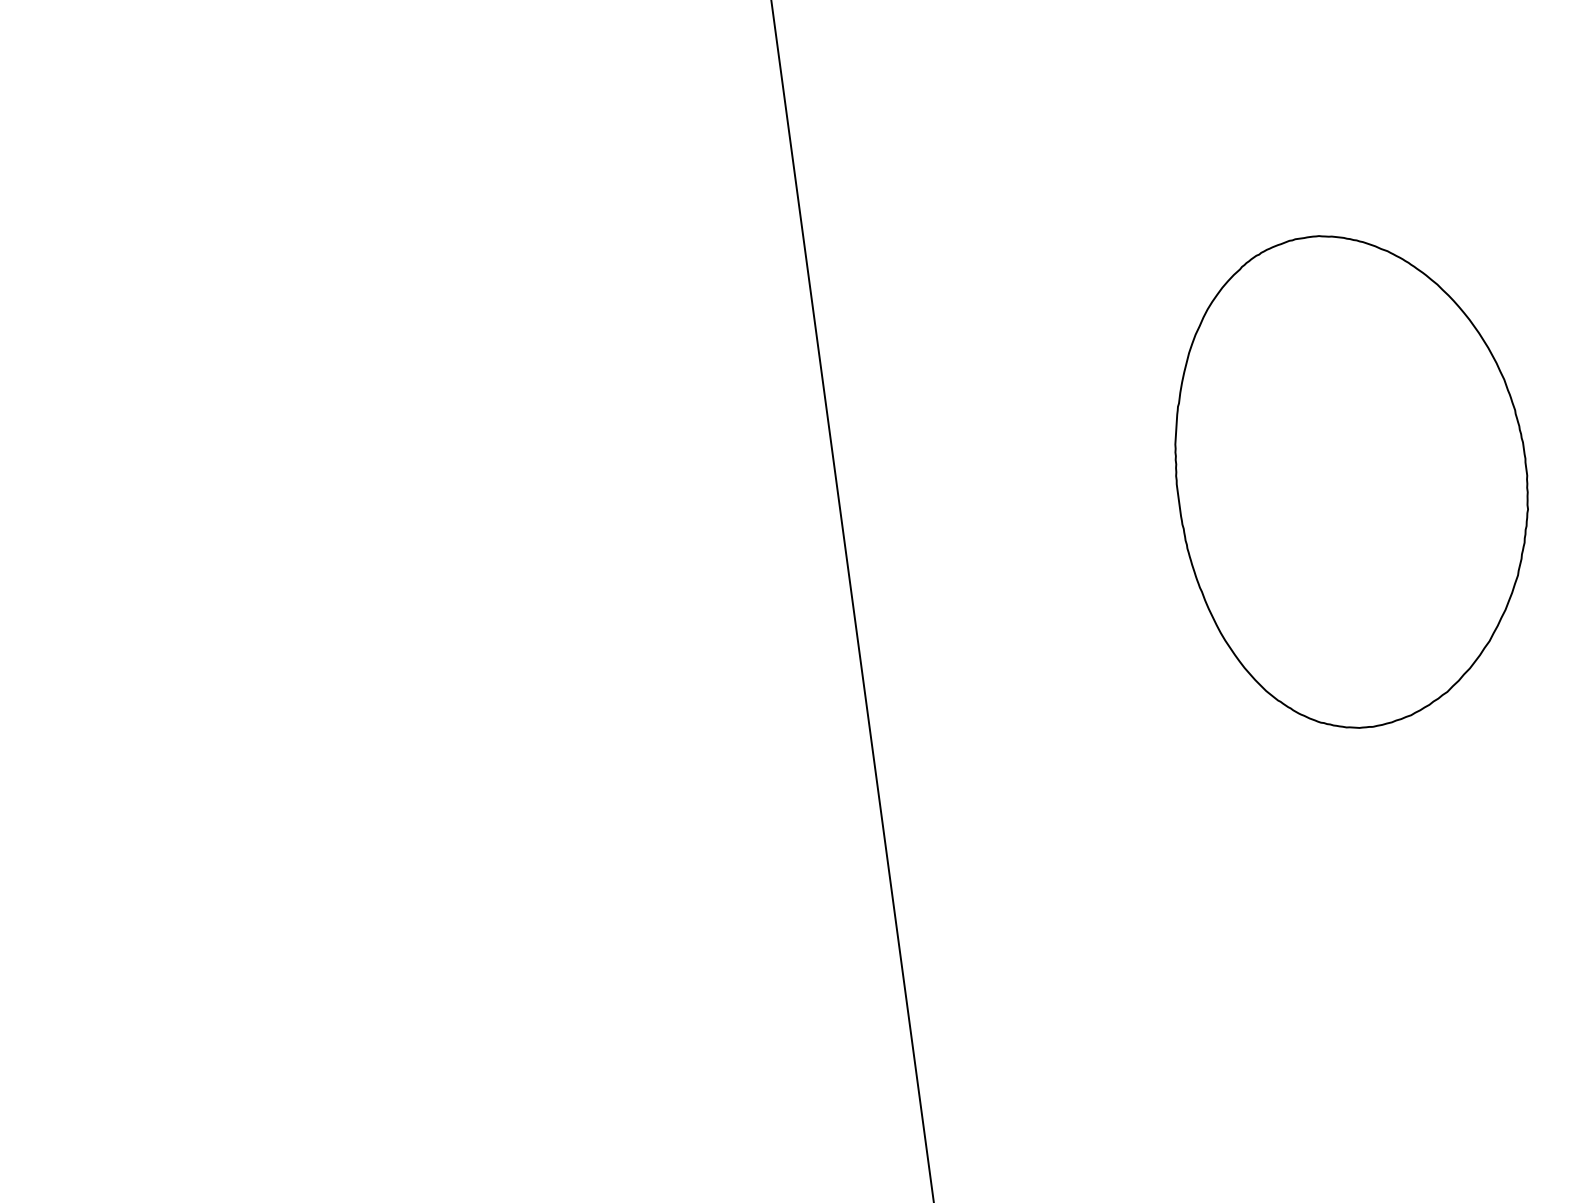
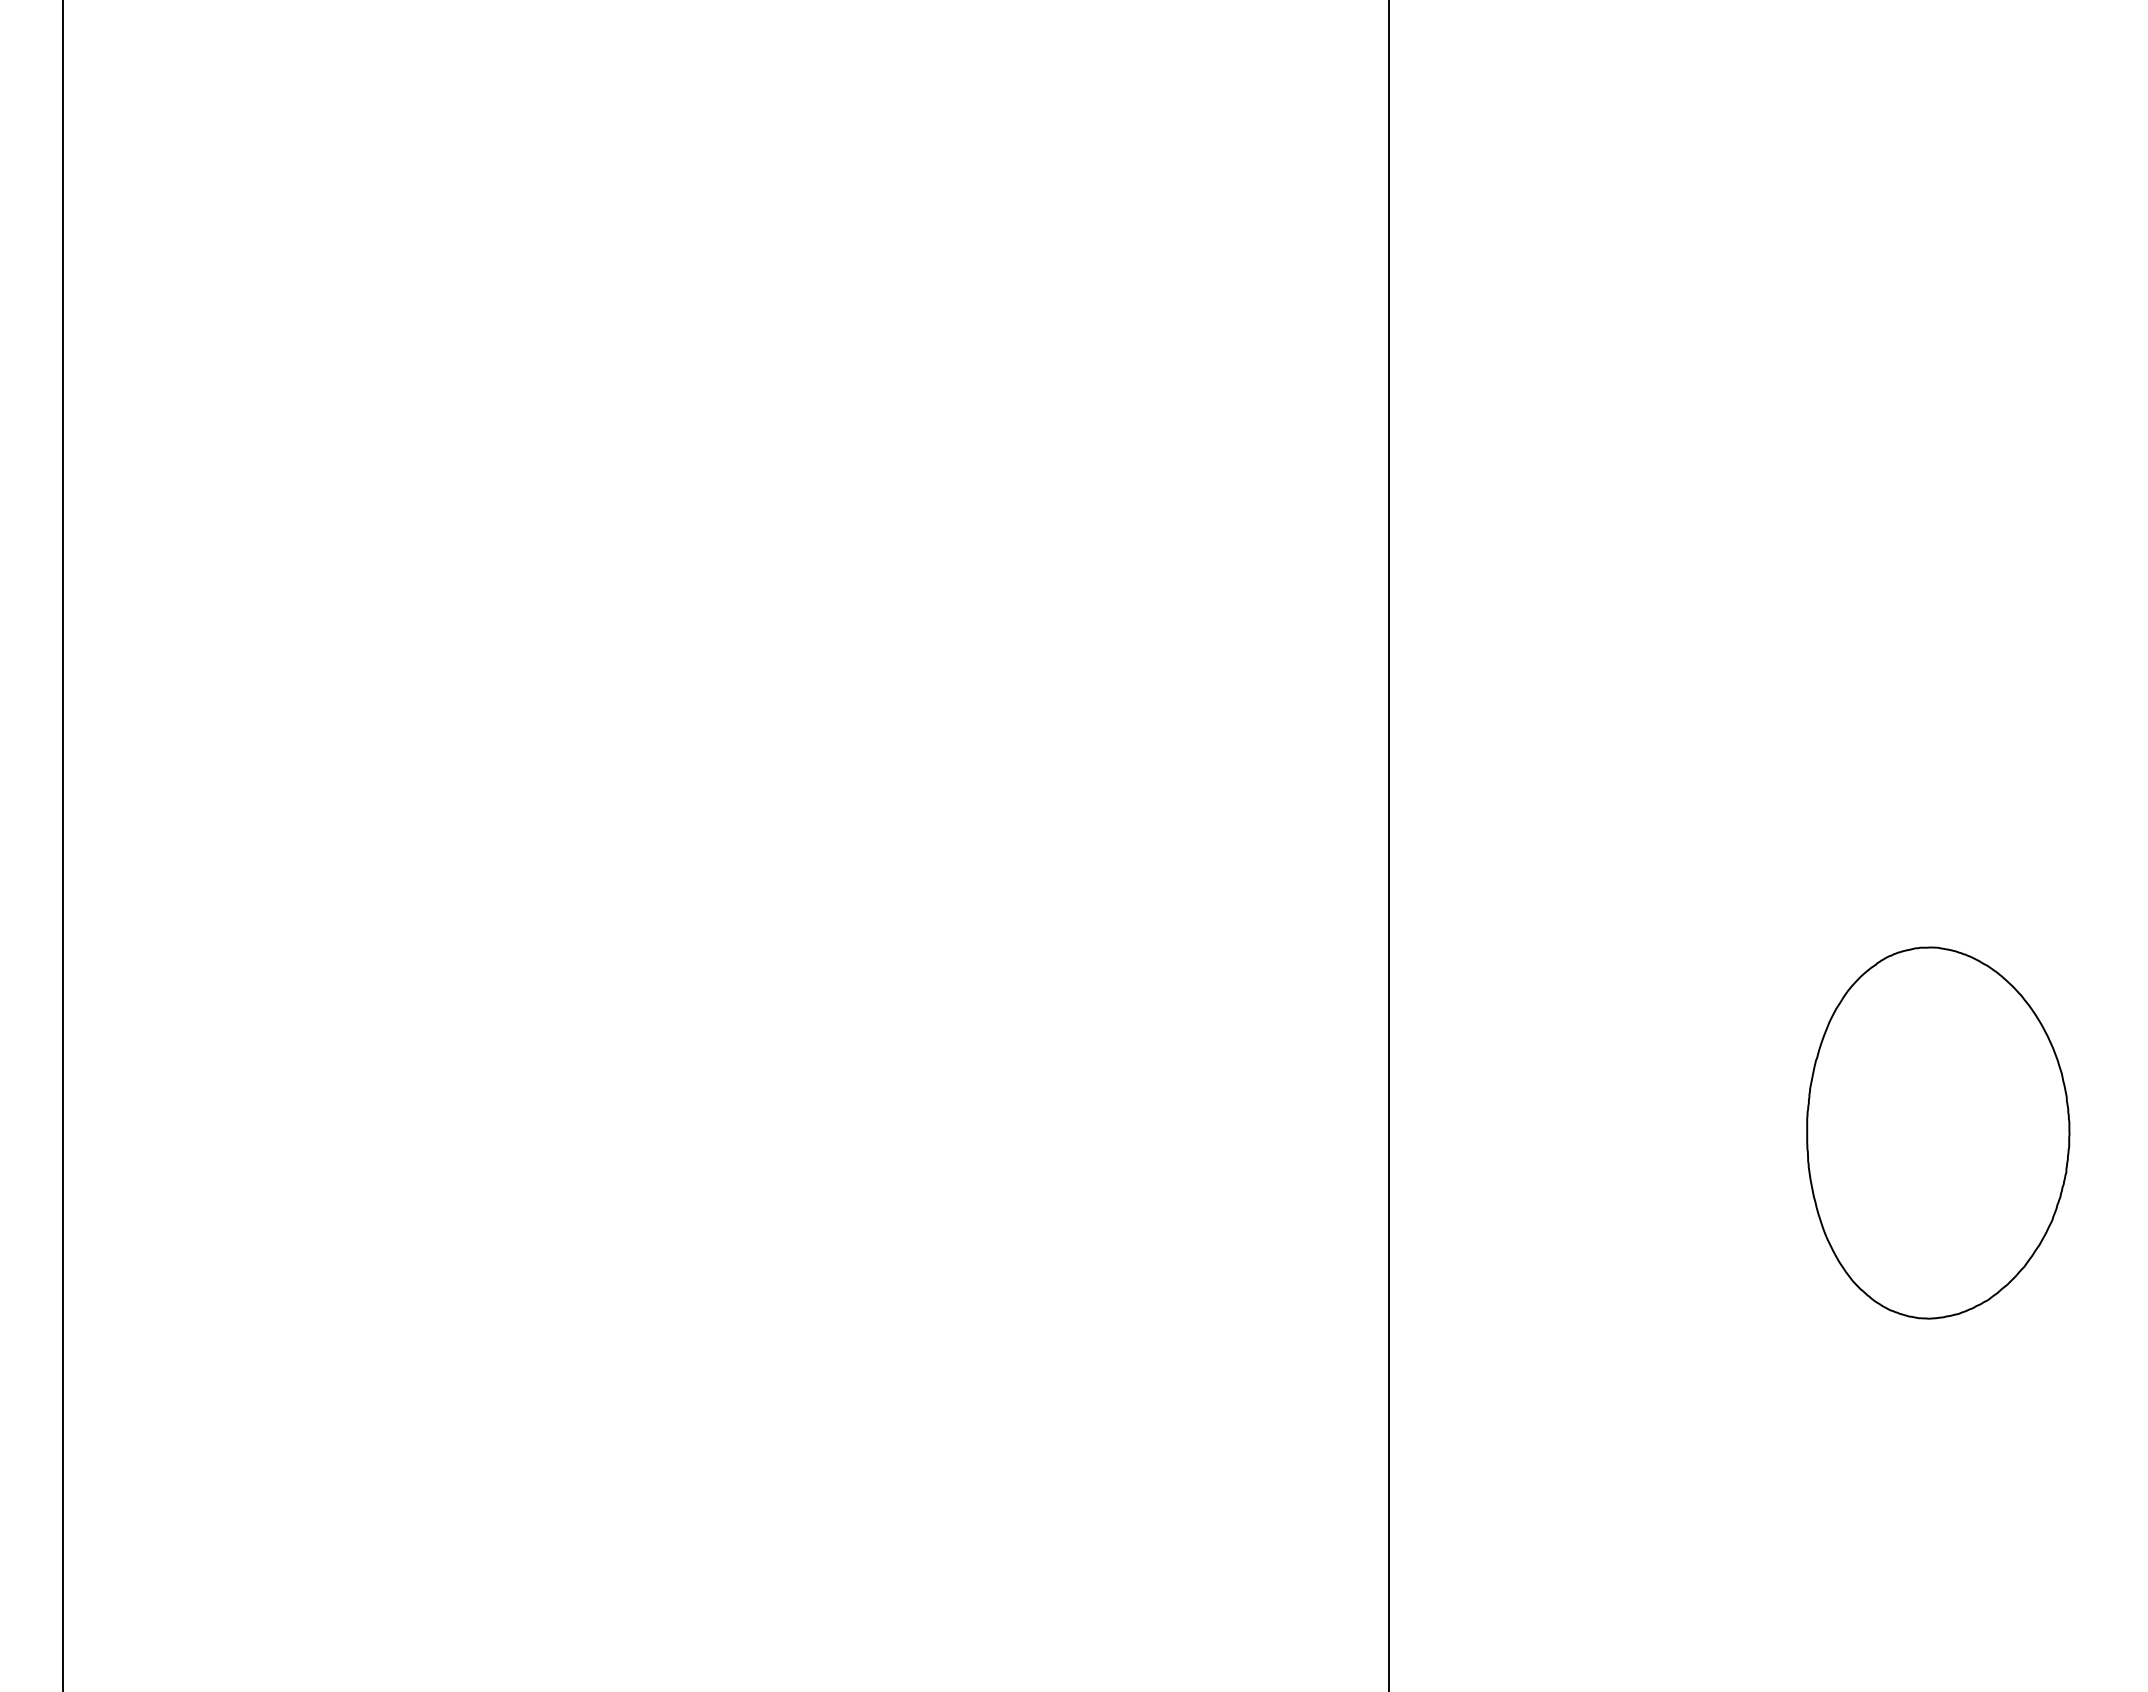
part: (1352, 480) -> (1938, 1133), size x0.7

